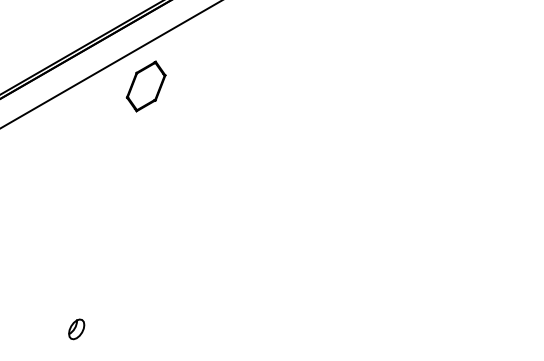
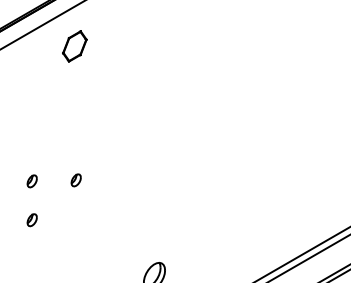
part: (145, 86) -> (74, 46), moved
part: (147, 327) -> (75, 180), added

